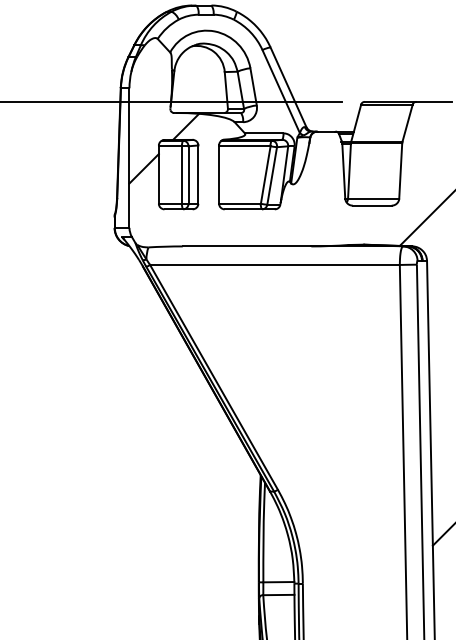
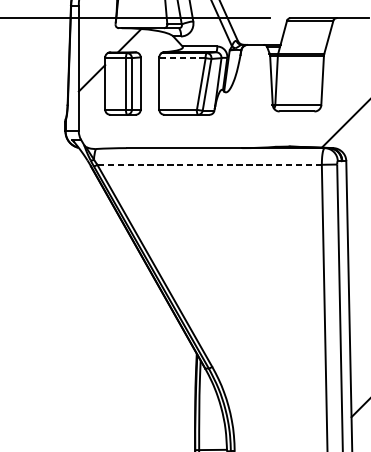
line: (244, 146) -> (182, 58), solid -> dashed
line: (274, 264) -> (209, 164), solid -> dashed

